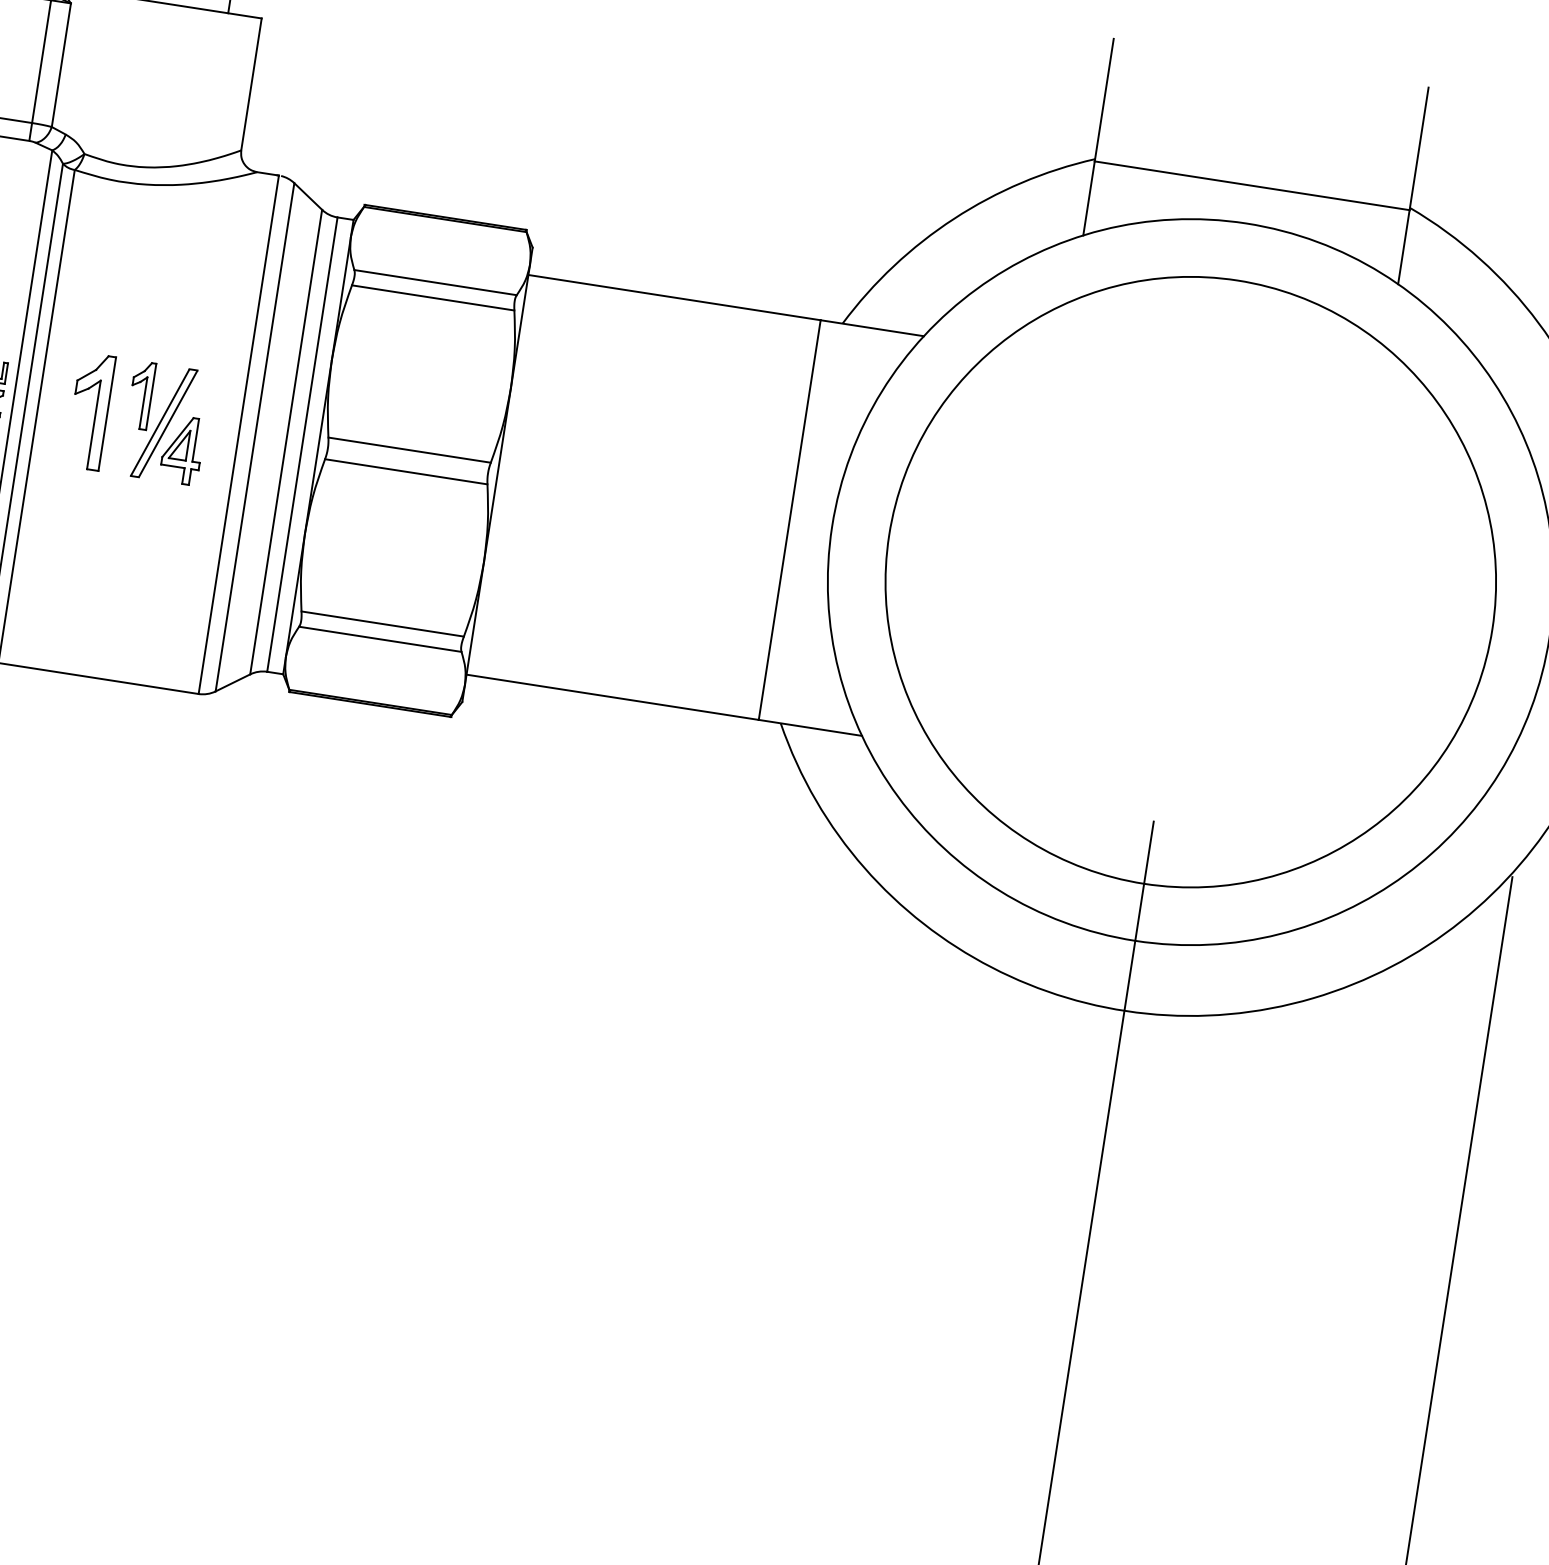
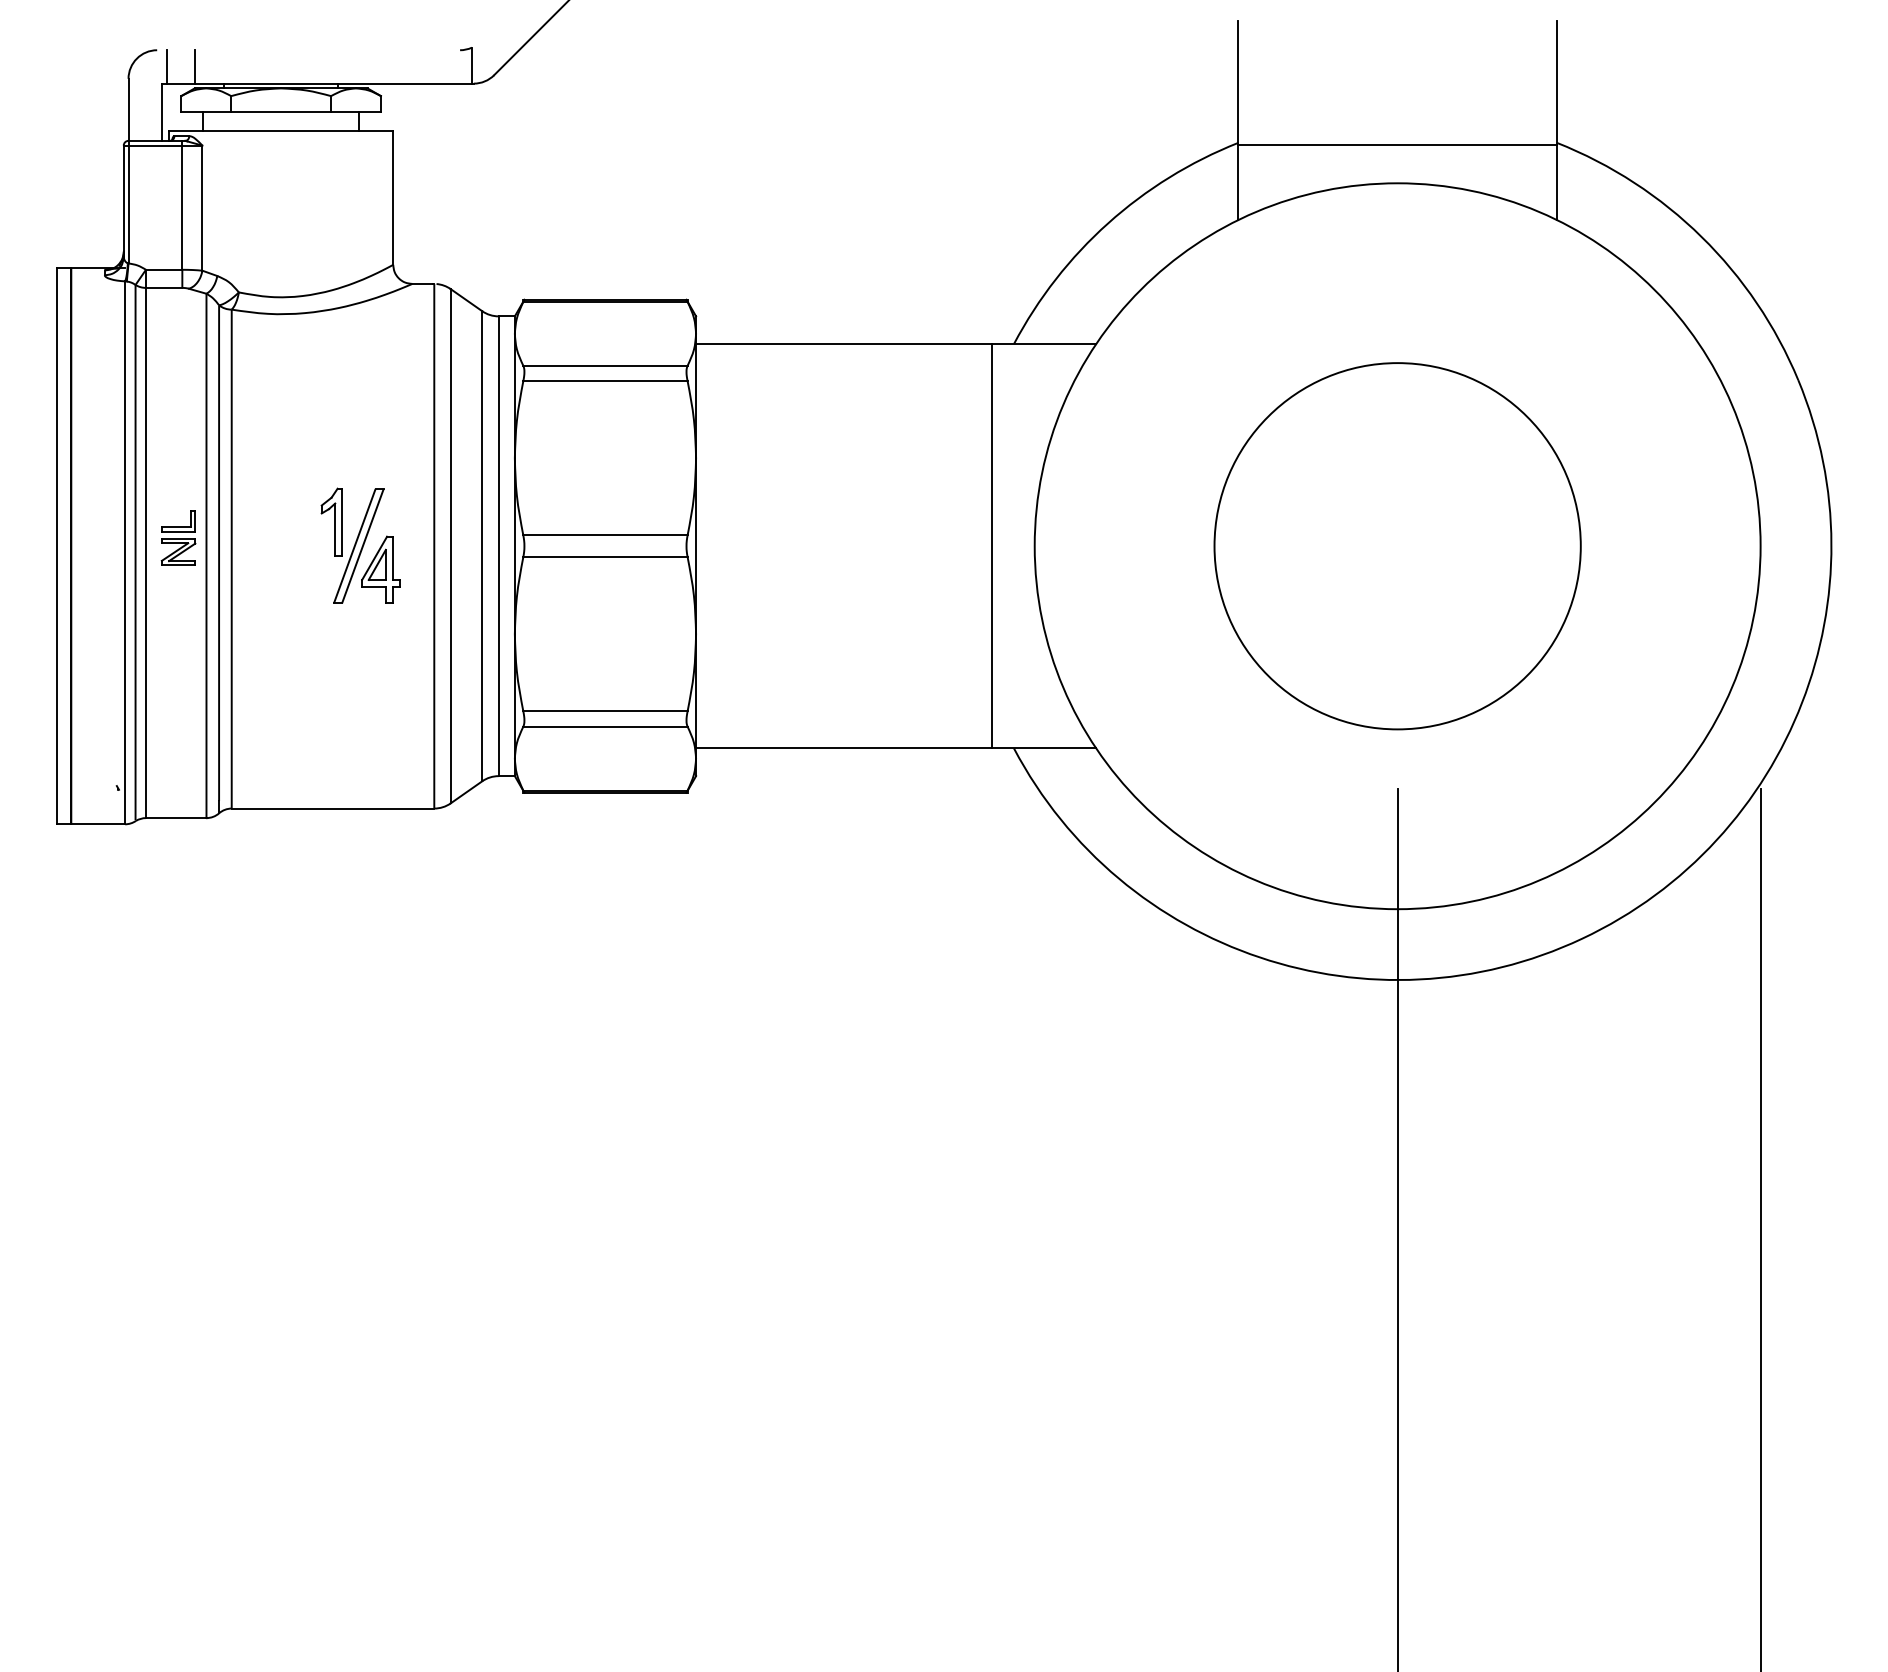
part: (89, 410) -> (283, 545), removed
circle: (1190, 582) -> (1397, 546), size x0.6

